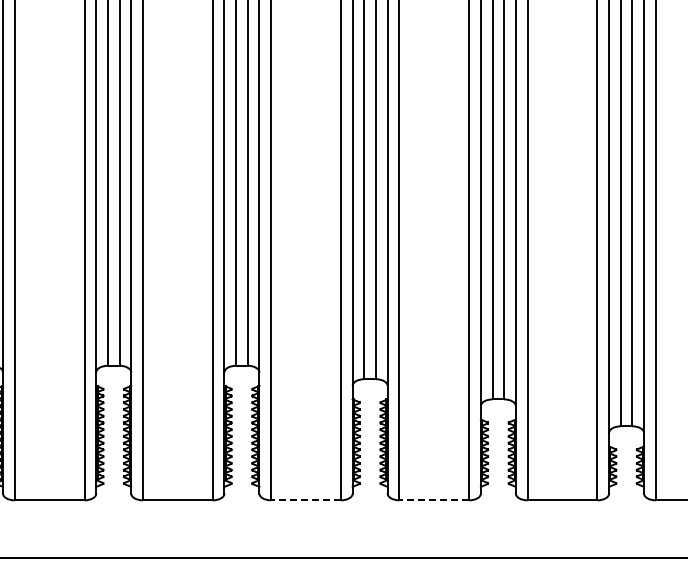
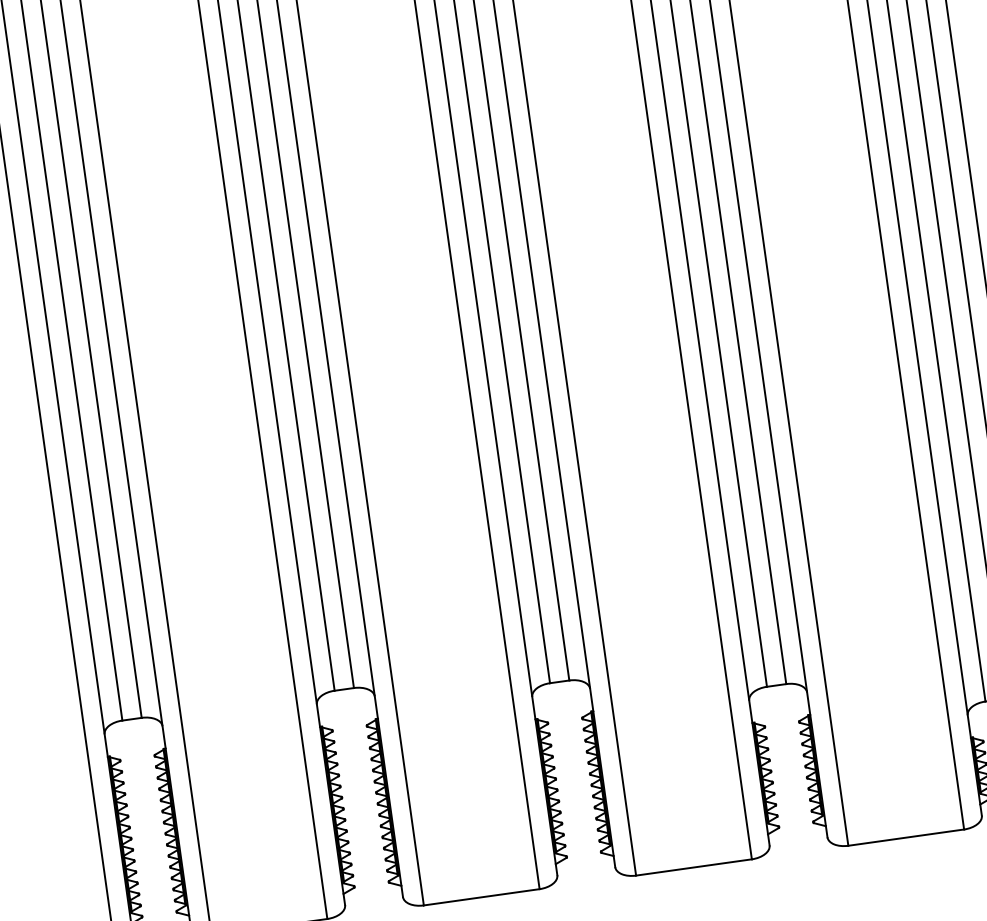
line: (306, 500) -> (482, 897), dashed -> solid
line: (434, 500) -> (694, 867), dashed -> solid

